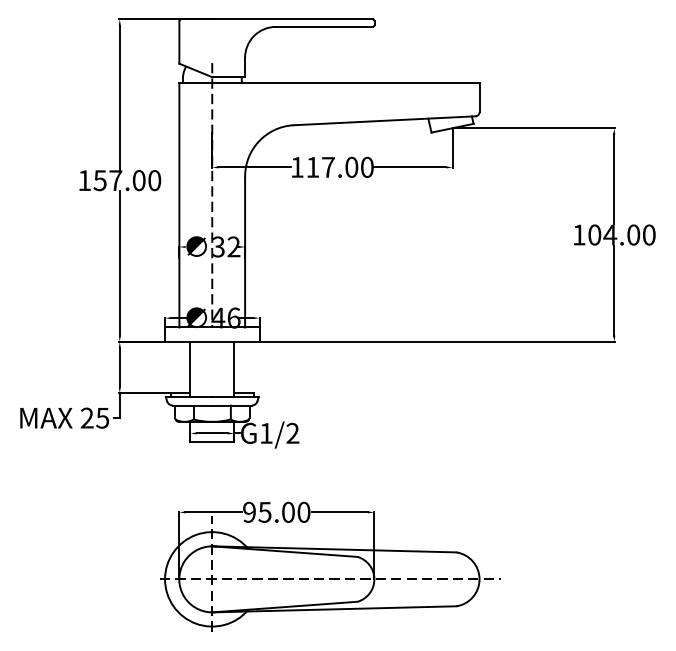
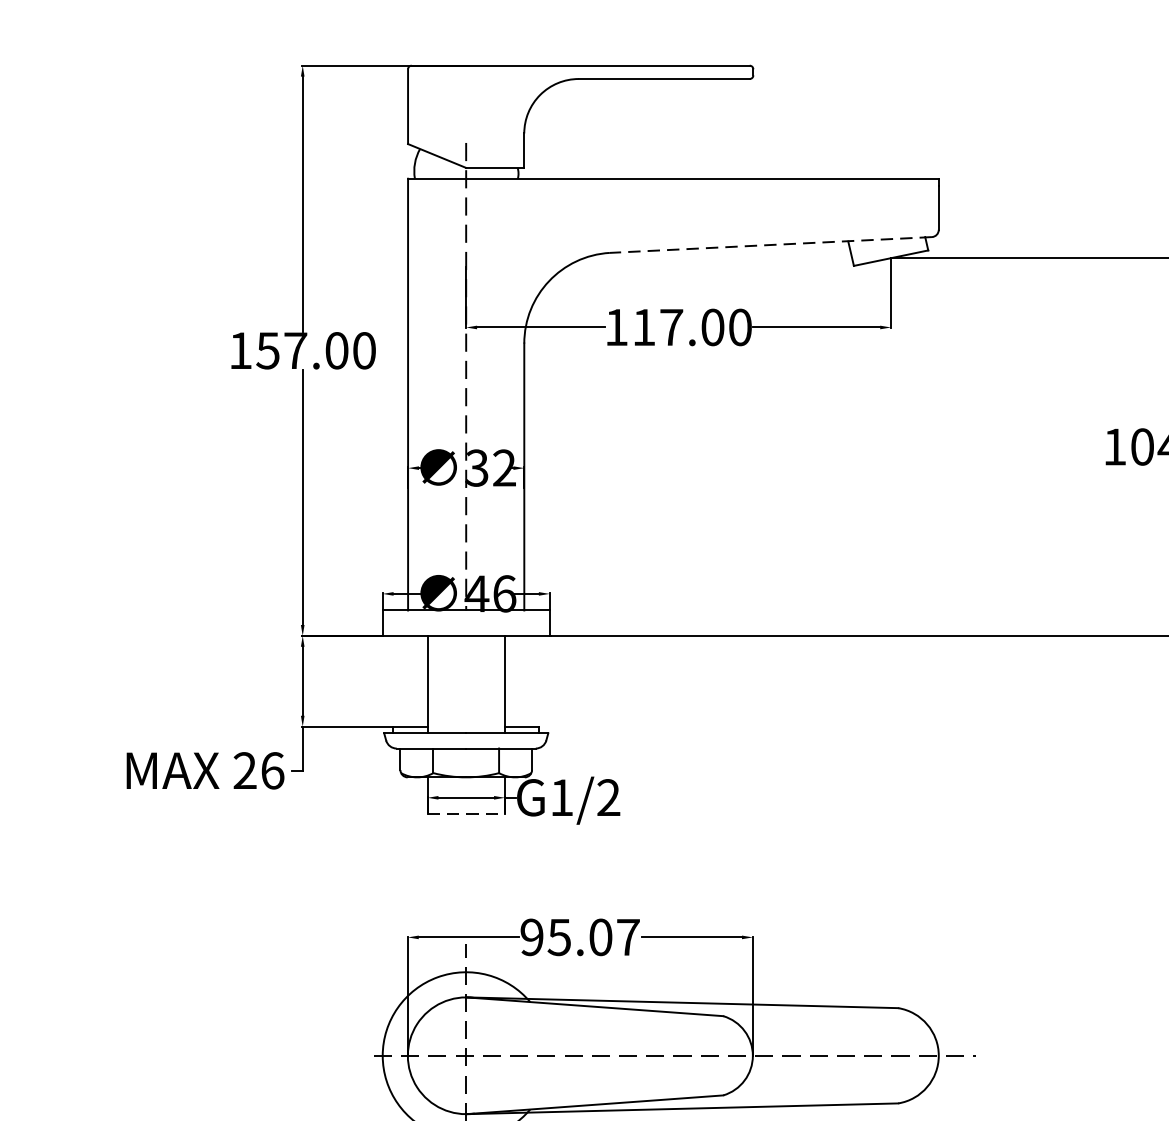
line: (384, 120) -> (770, 244), solid -> dashed
text: (102, 417) -> (272, 769), 25 -> 26
line: (212, 442) -> (466, 813), solid -> dashed
text: (303, 511) -> (627, 935), 95.00 -> 95.07

